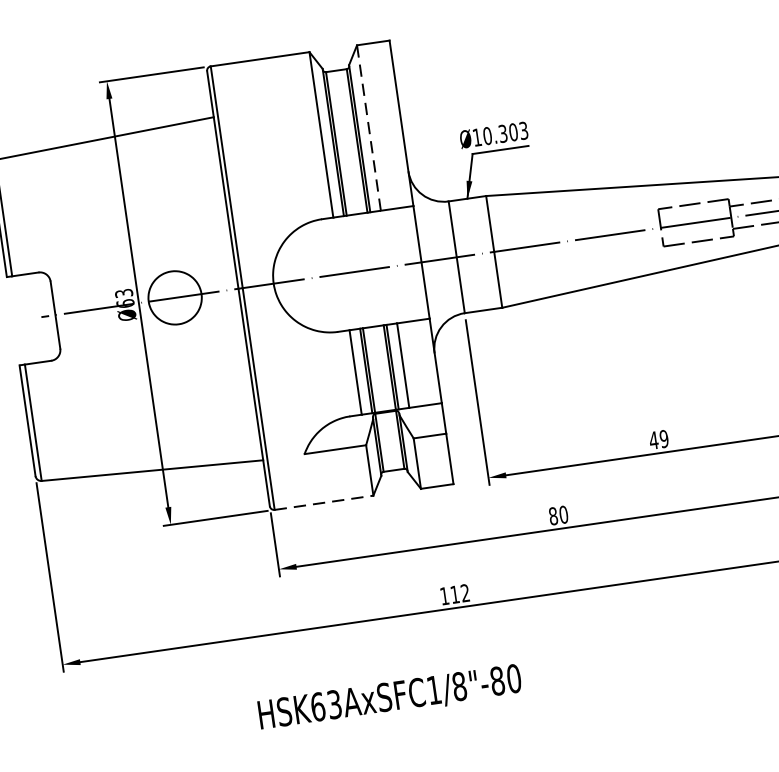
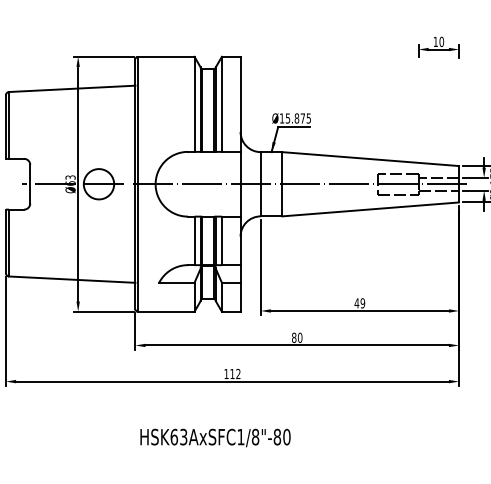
line: (368, 128) -> (221, 104), dashed -> solid
text: (504, 133) -> (297, 118), 10.303 -> 15.875
line: (324, 502) -> (166, 311), dashed -> solid
text: (389, 697) -> (215, 437), moved

